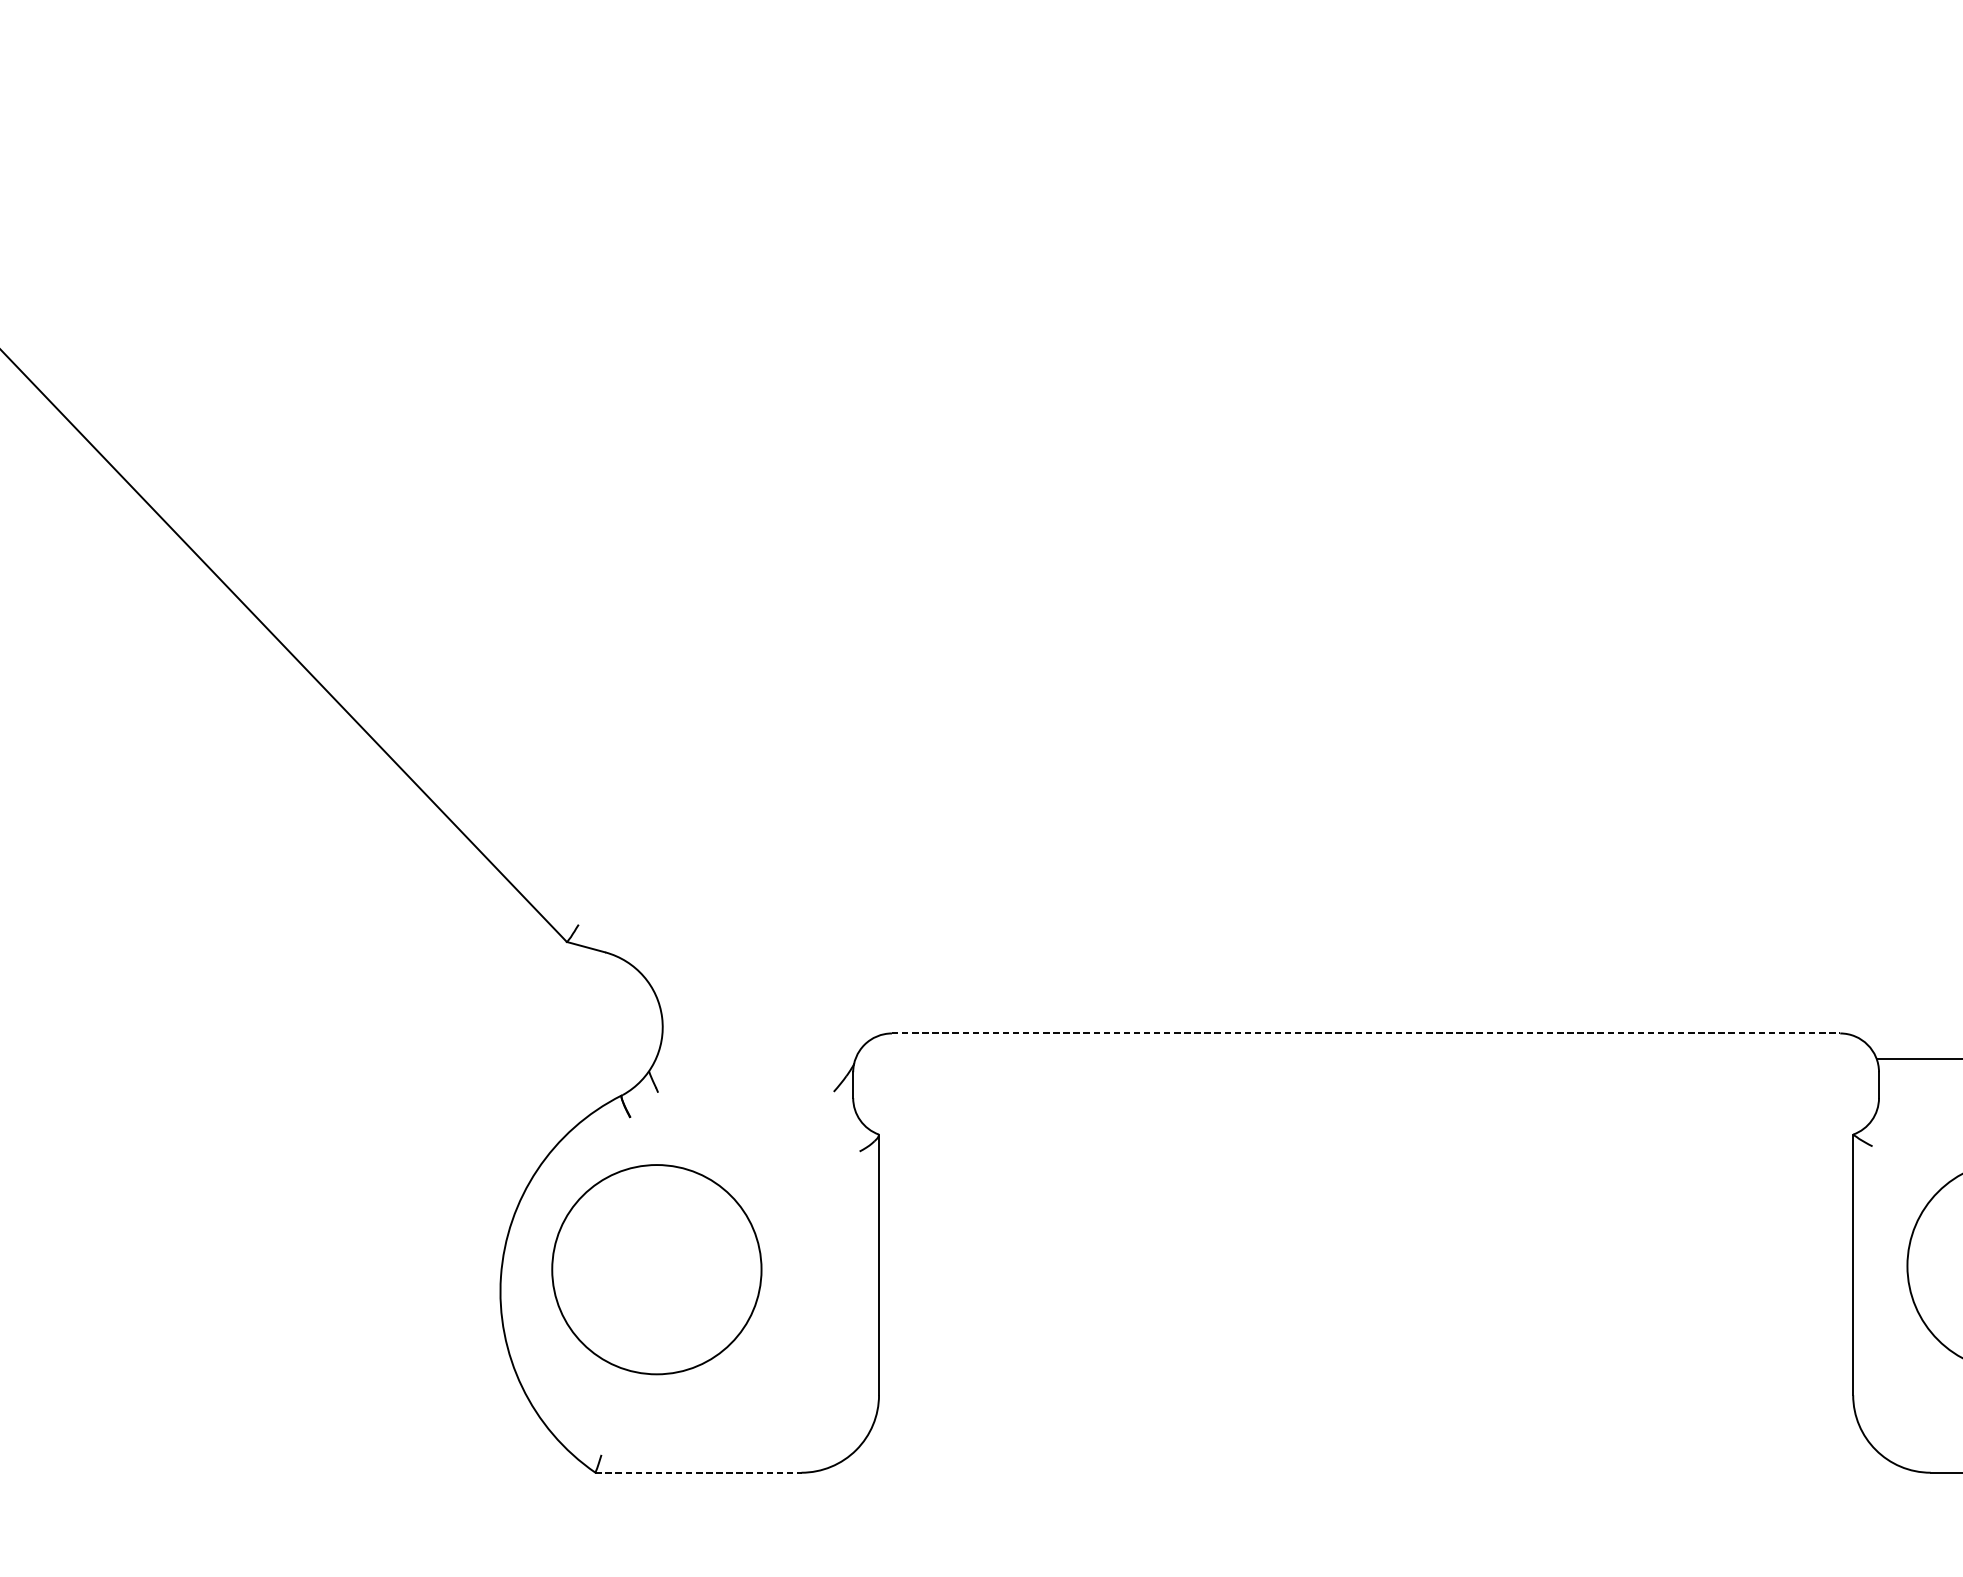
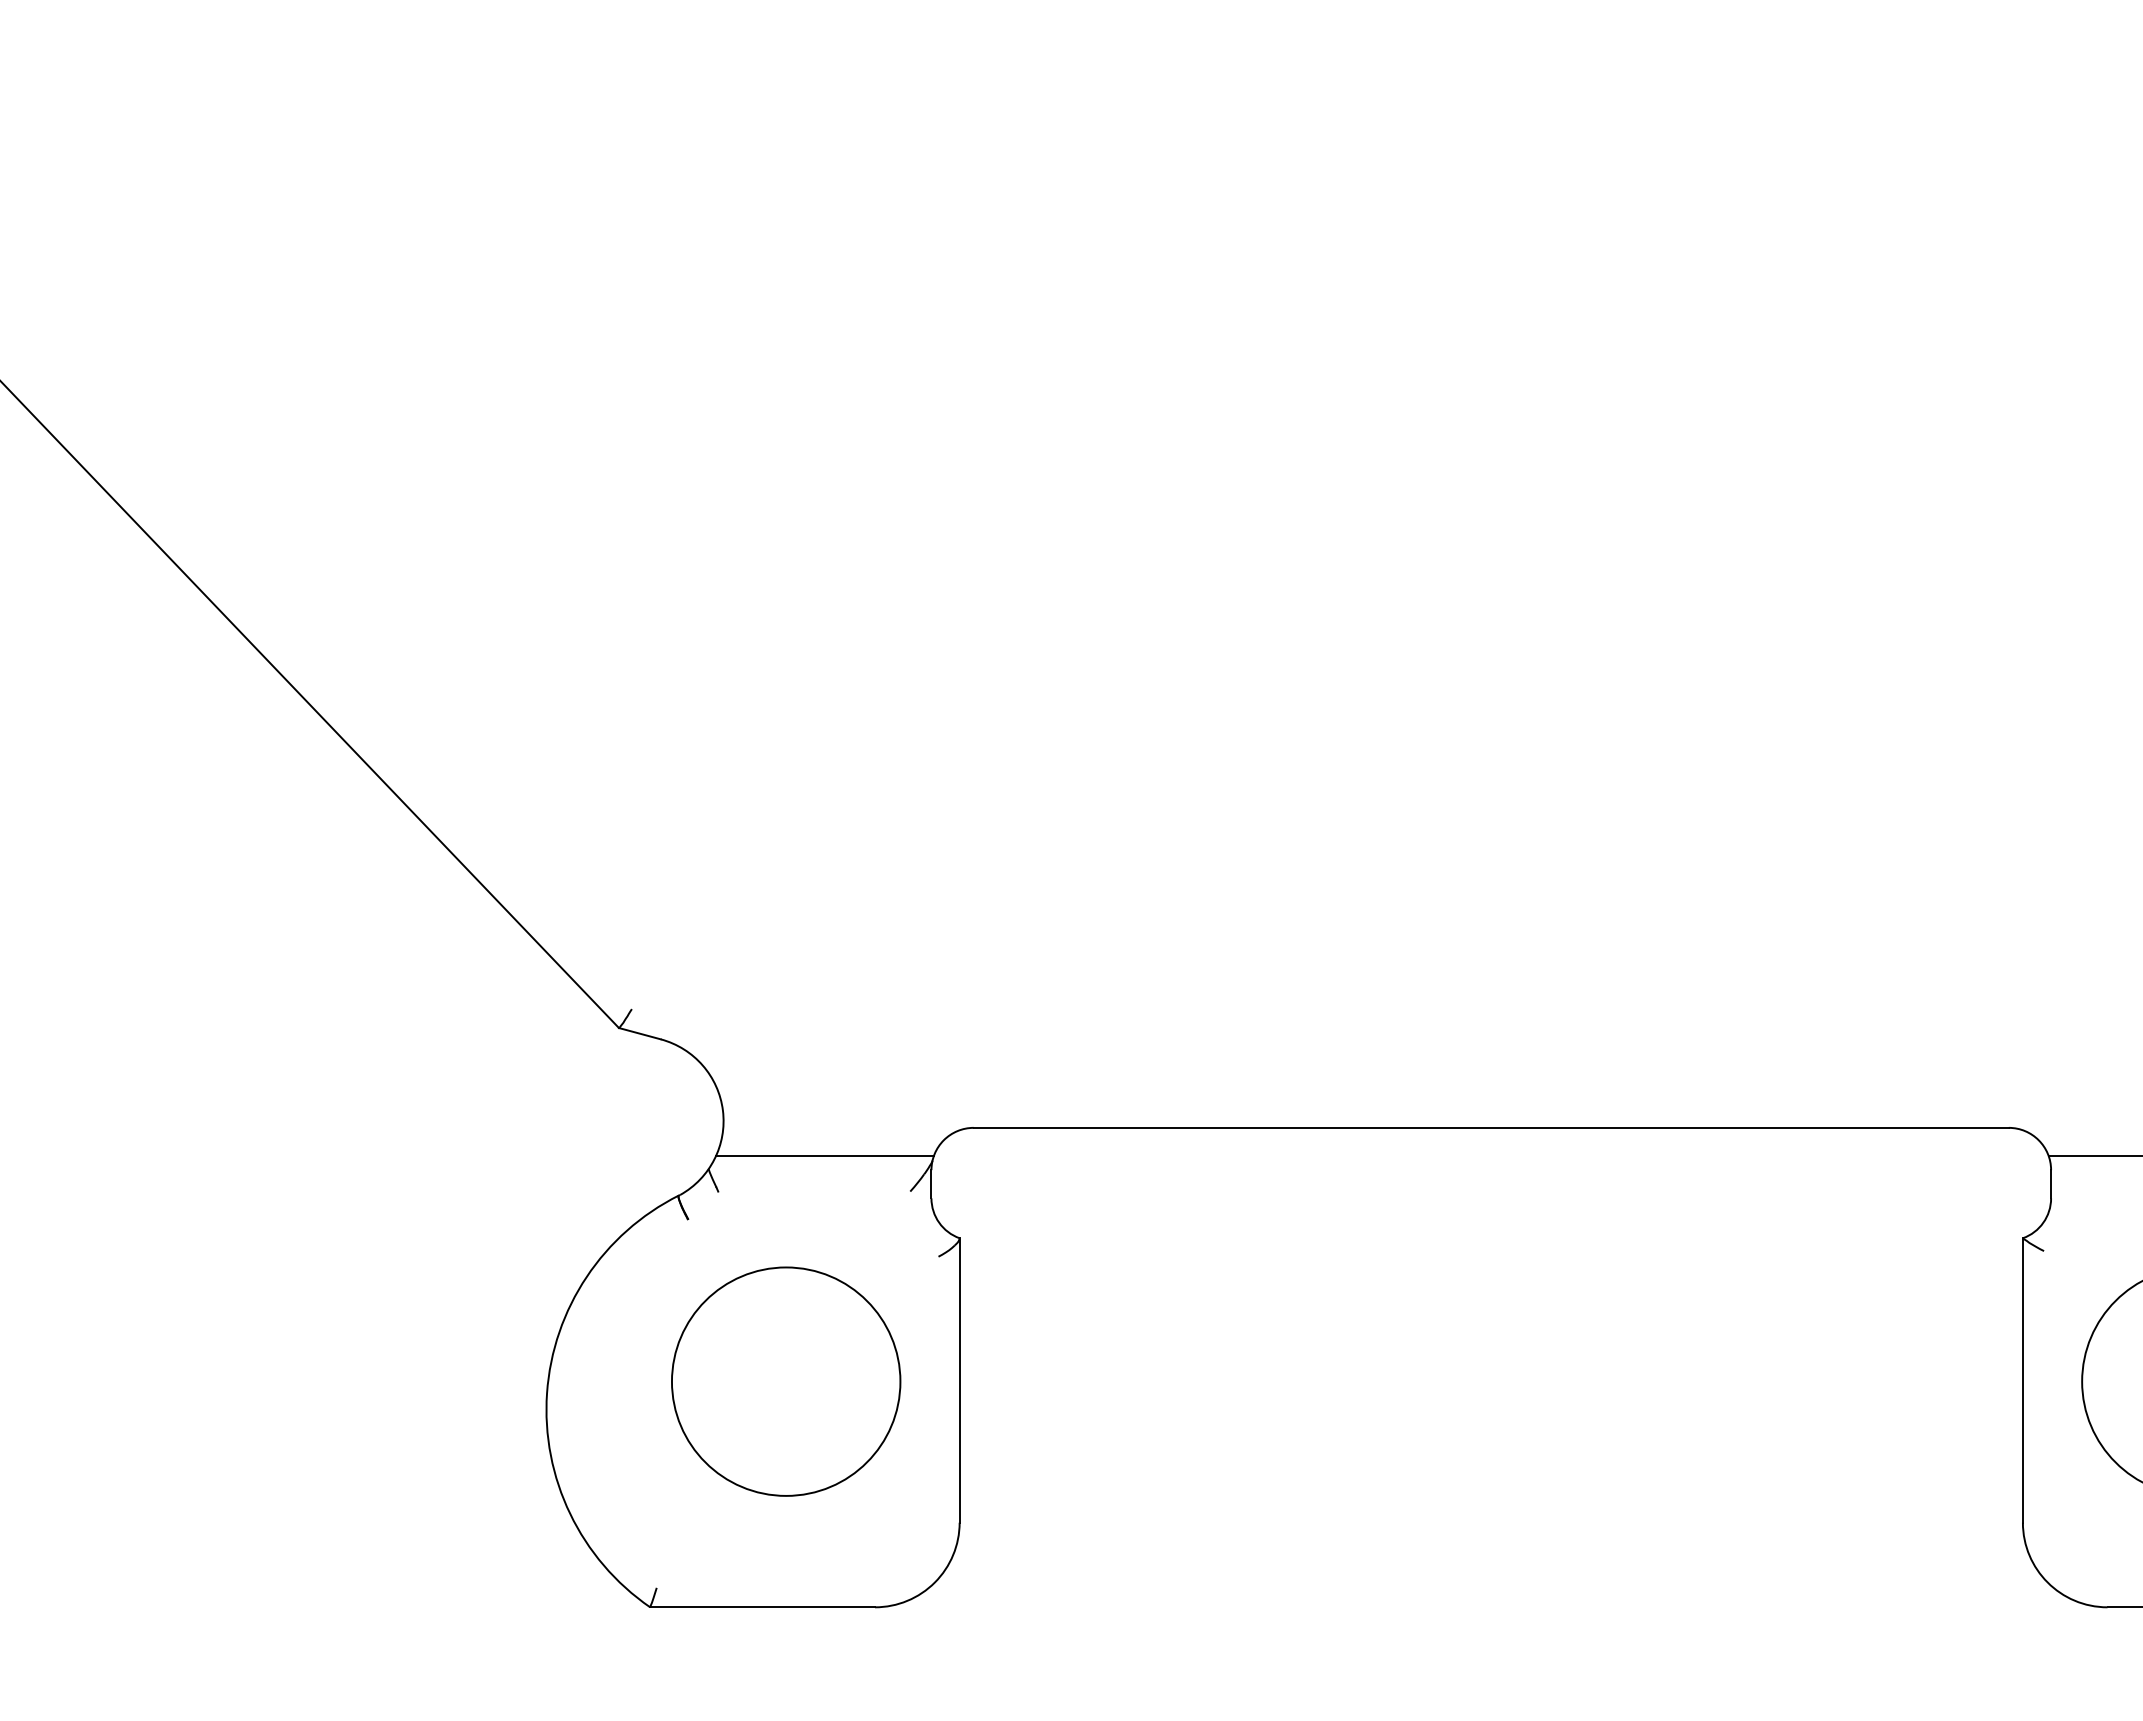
line: (1366, 1033) -> (1491, 1127), dashed -> solid
line: (755, 1059) -> (824, 1156), added
circle: (657, 1269) -> (786, 1381), moved
line: (698, 1472) -> (762, 1607), dashed -> solid

